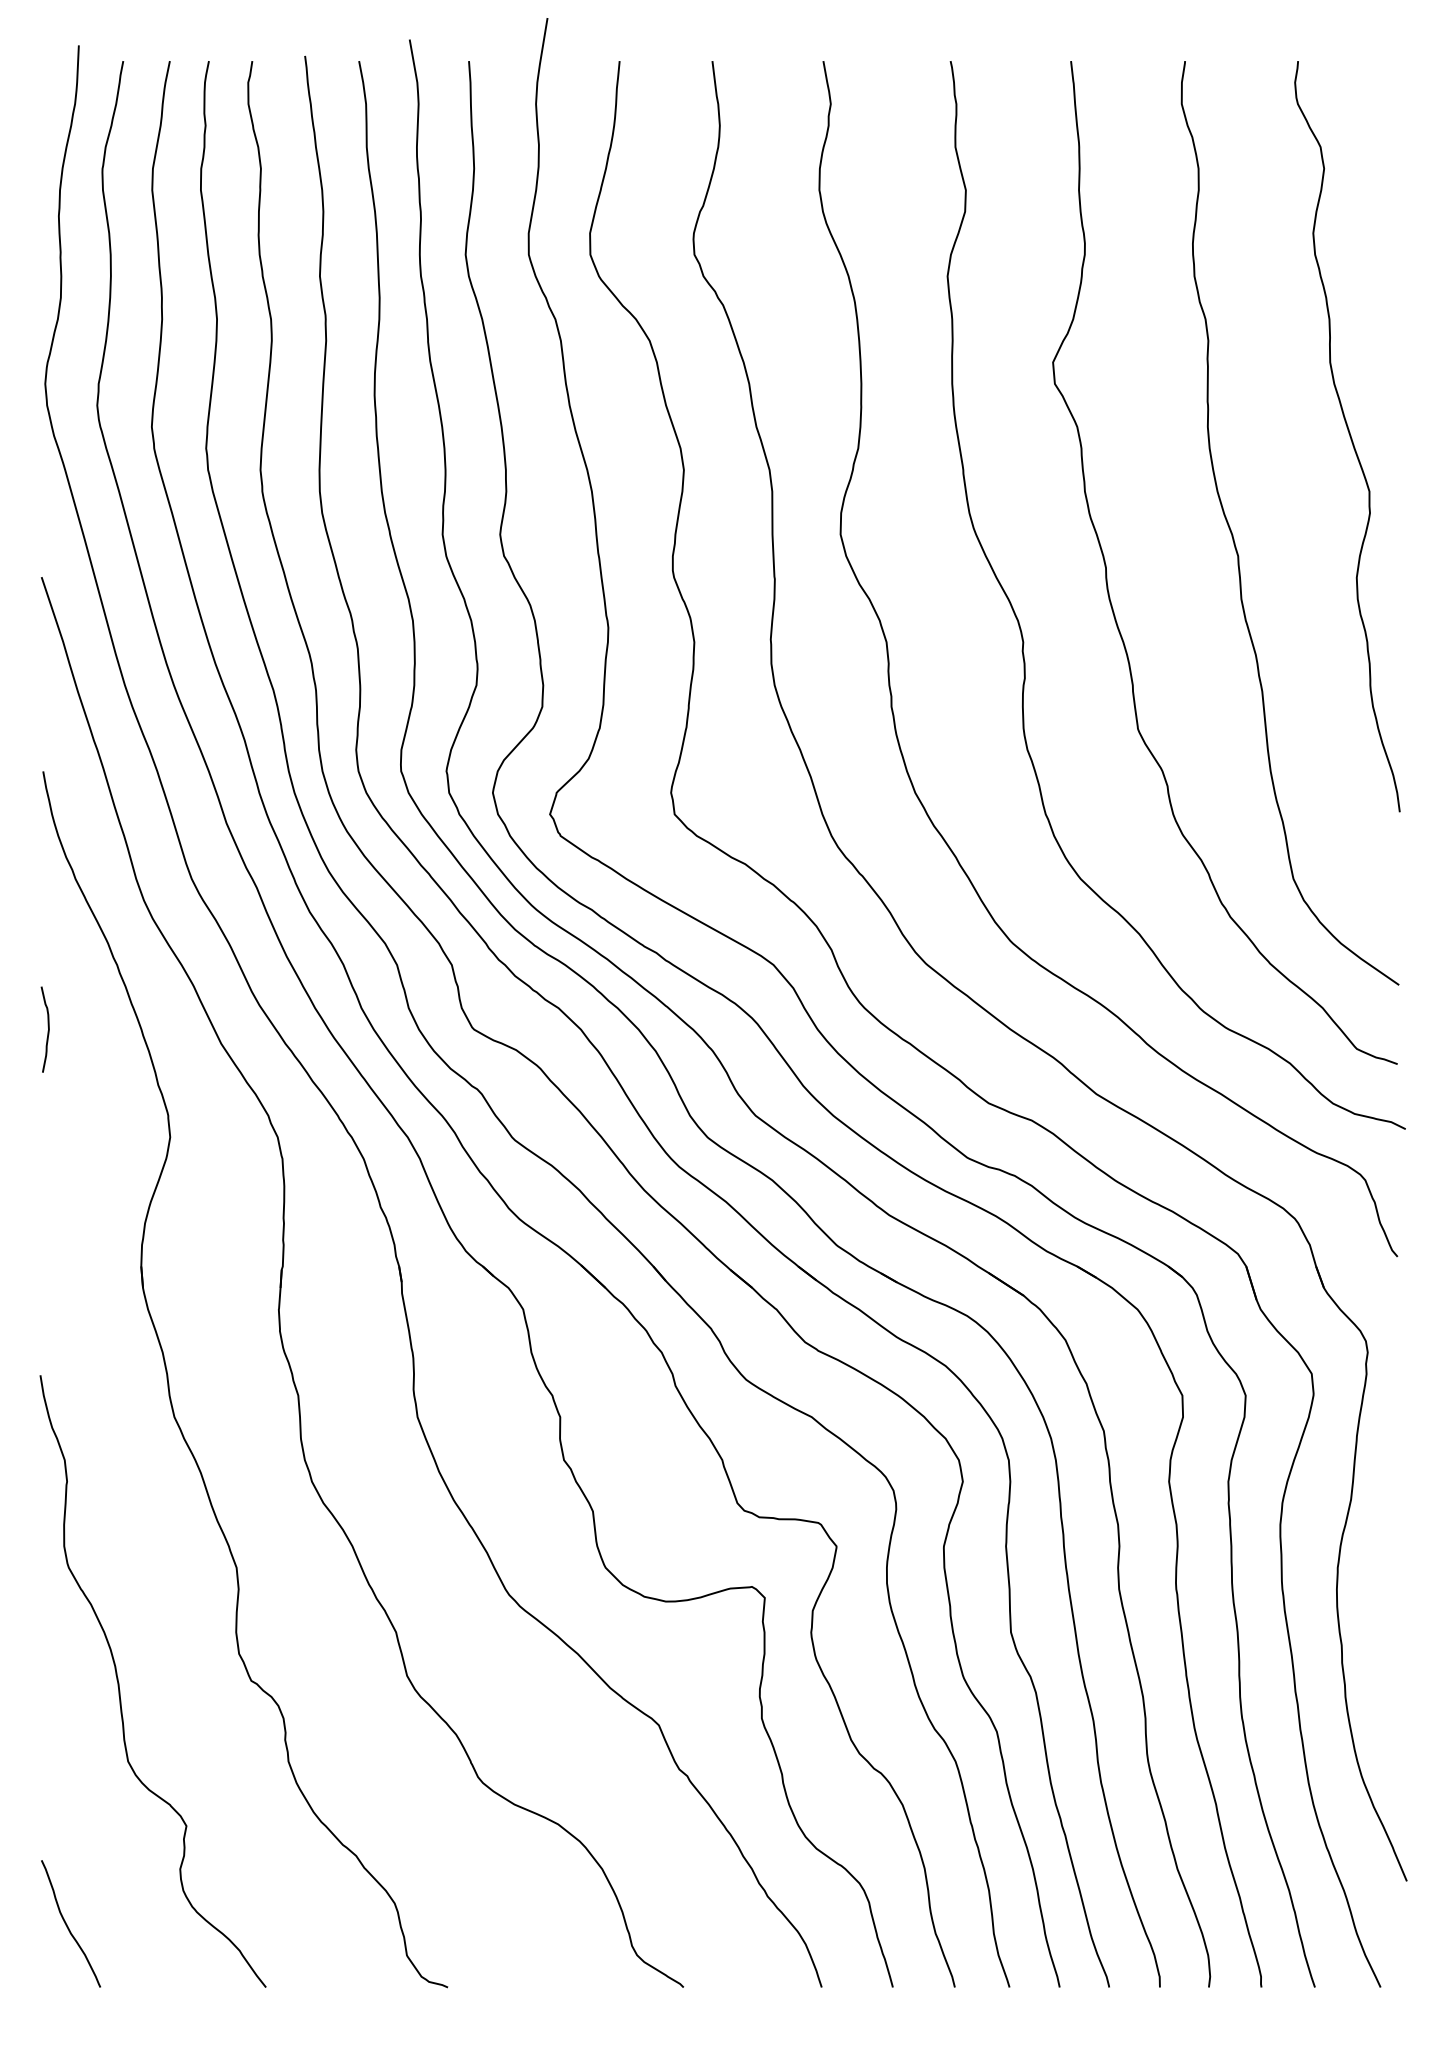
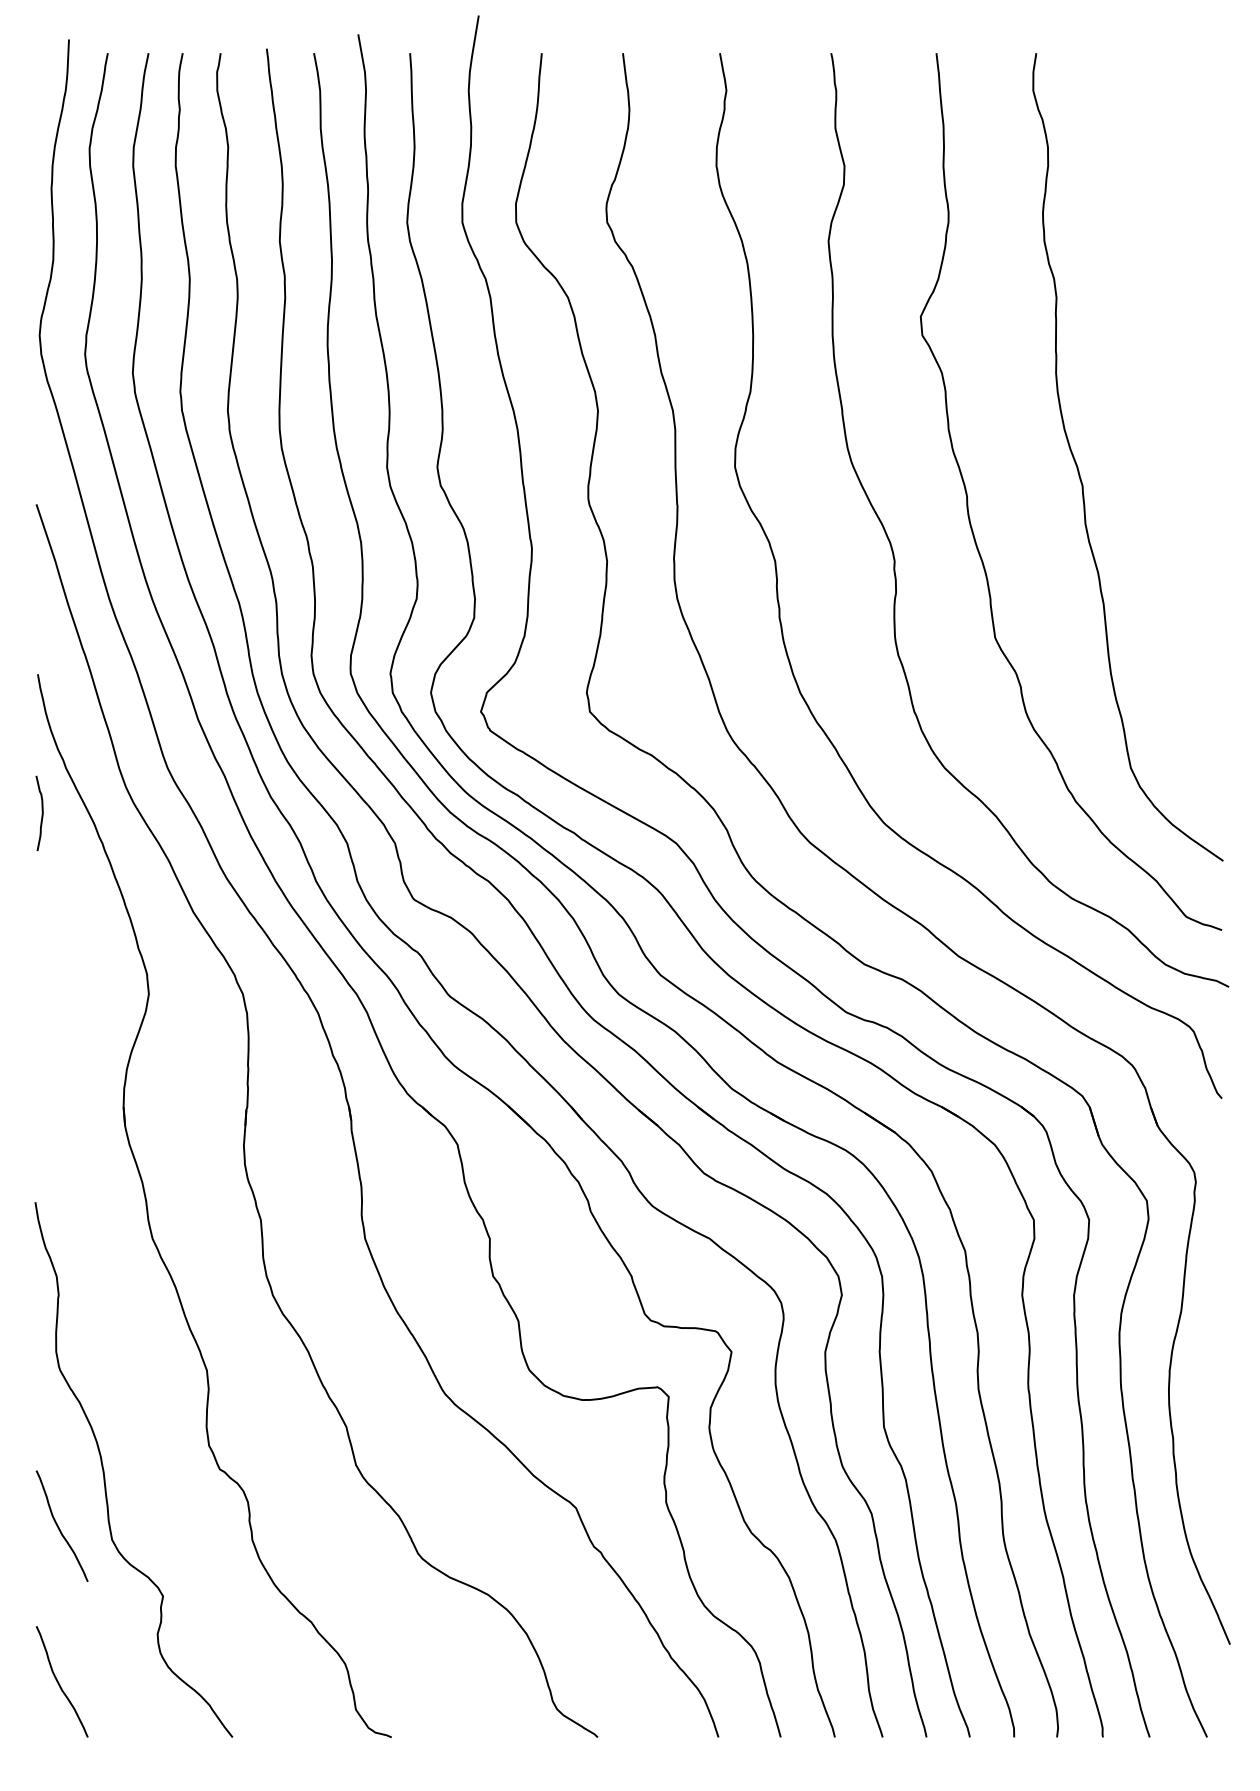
curve: (1349, 436) -> (1179, 381), removed
curve: (47, 1030) -> (41, 814), moved
curve: (67, 1746) -> (59, 1526), added

